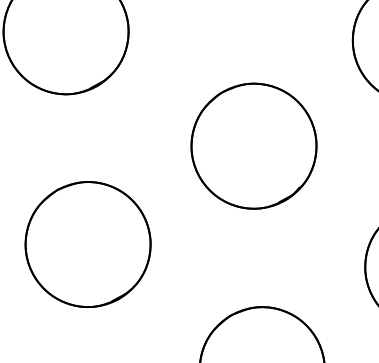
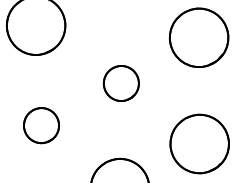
circle: (254, 146) -> (121, 83), size x0.6
circle: (87, 244) -> (41, 125), size x0.6

